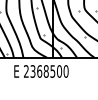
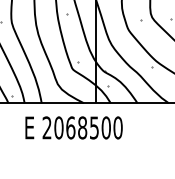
text: (32, 71) -> (58, 127), 2368500 -> 2068500

